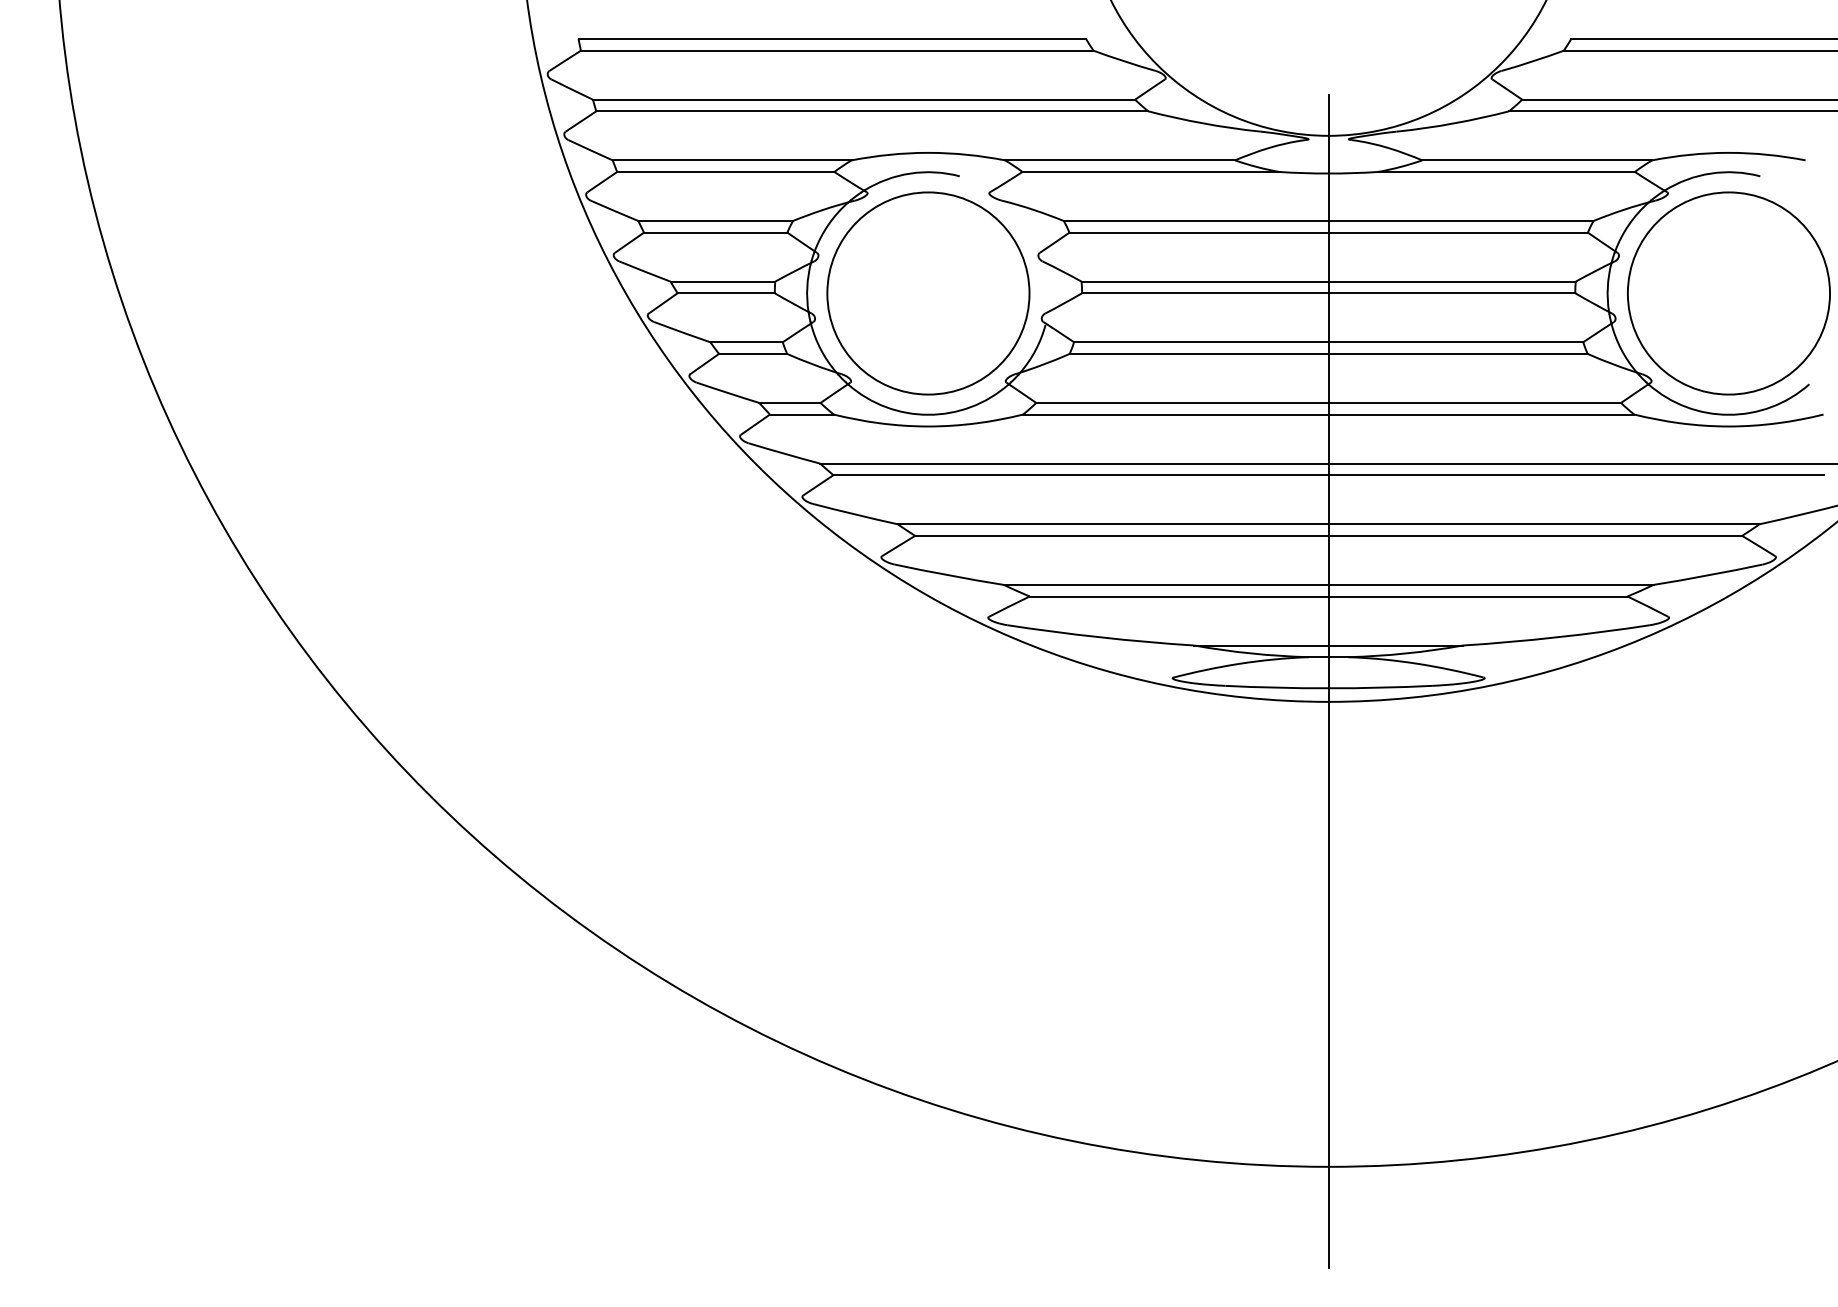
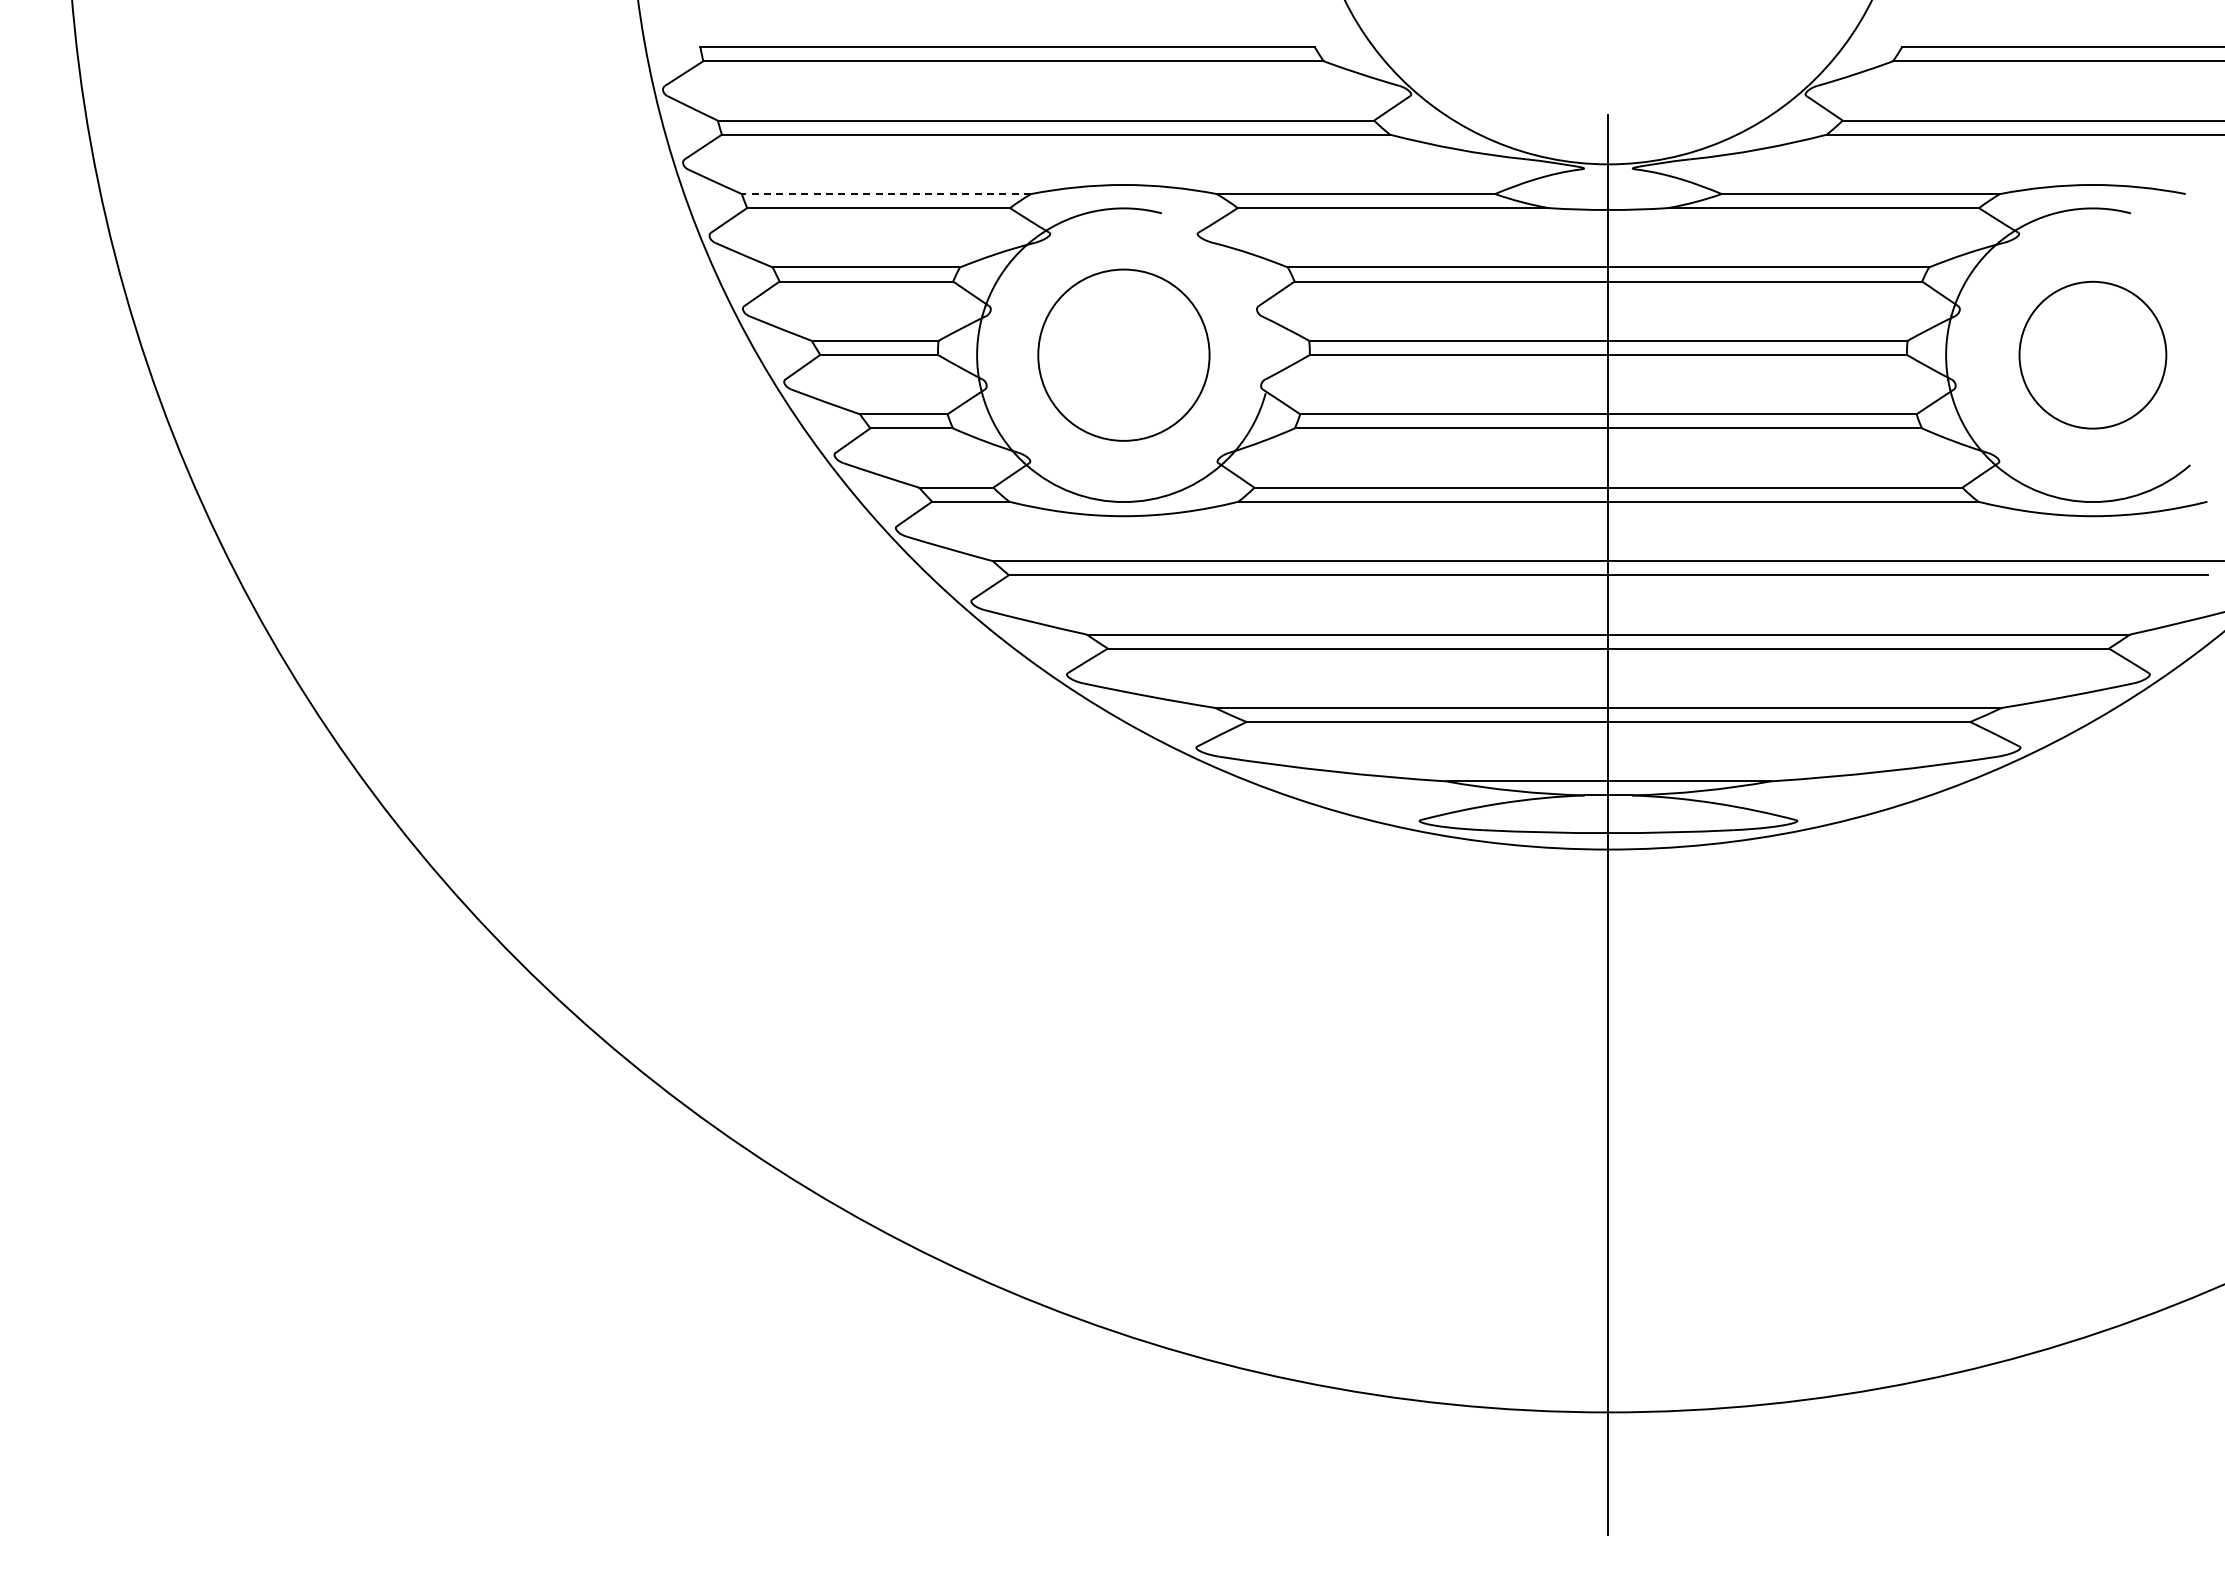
line: (732, 160) -> (886, 194), solid -> dashed
circle: (928, 292) -> (1123, 354), size x0.7
circle: (1728, 292) -> (2092, 354), size x0.6

